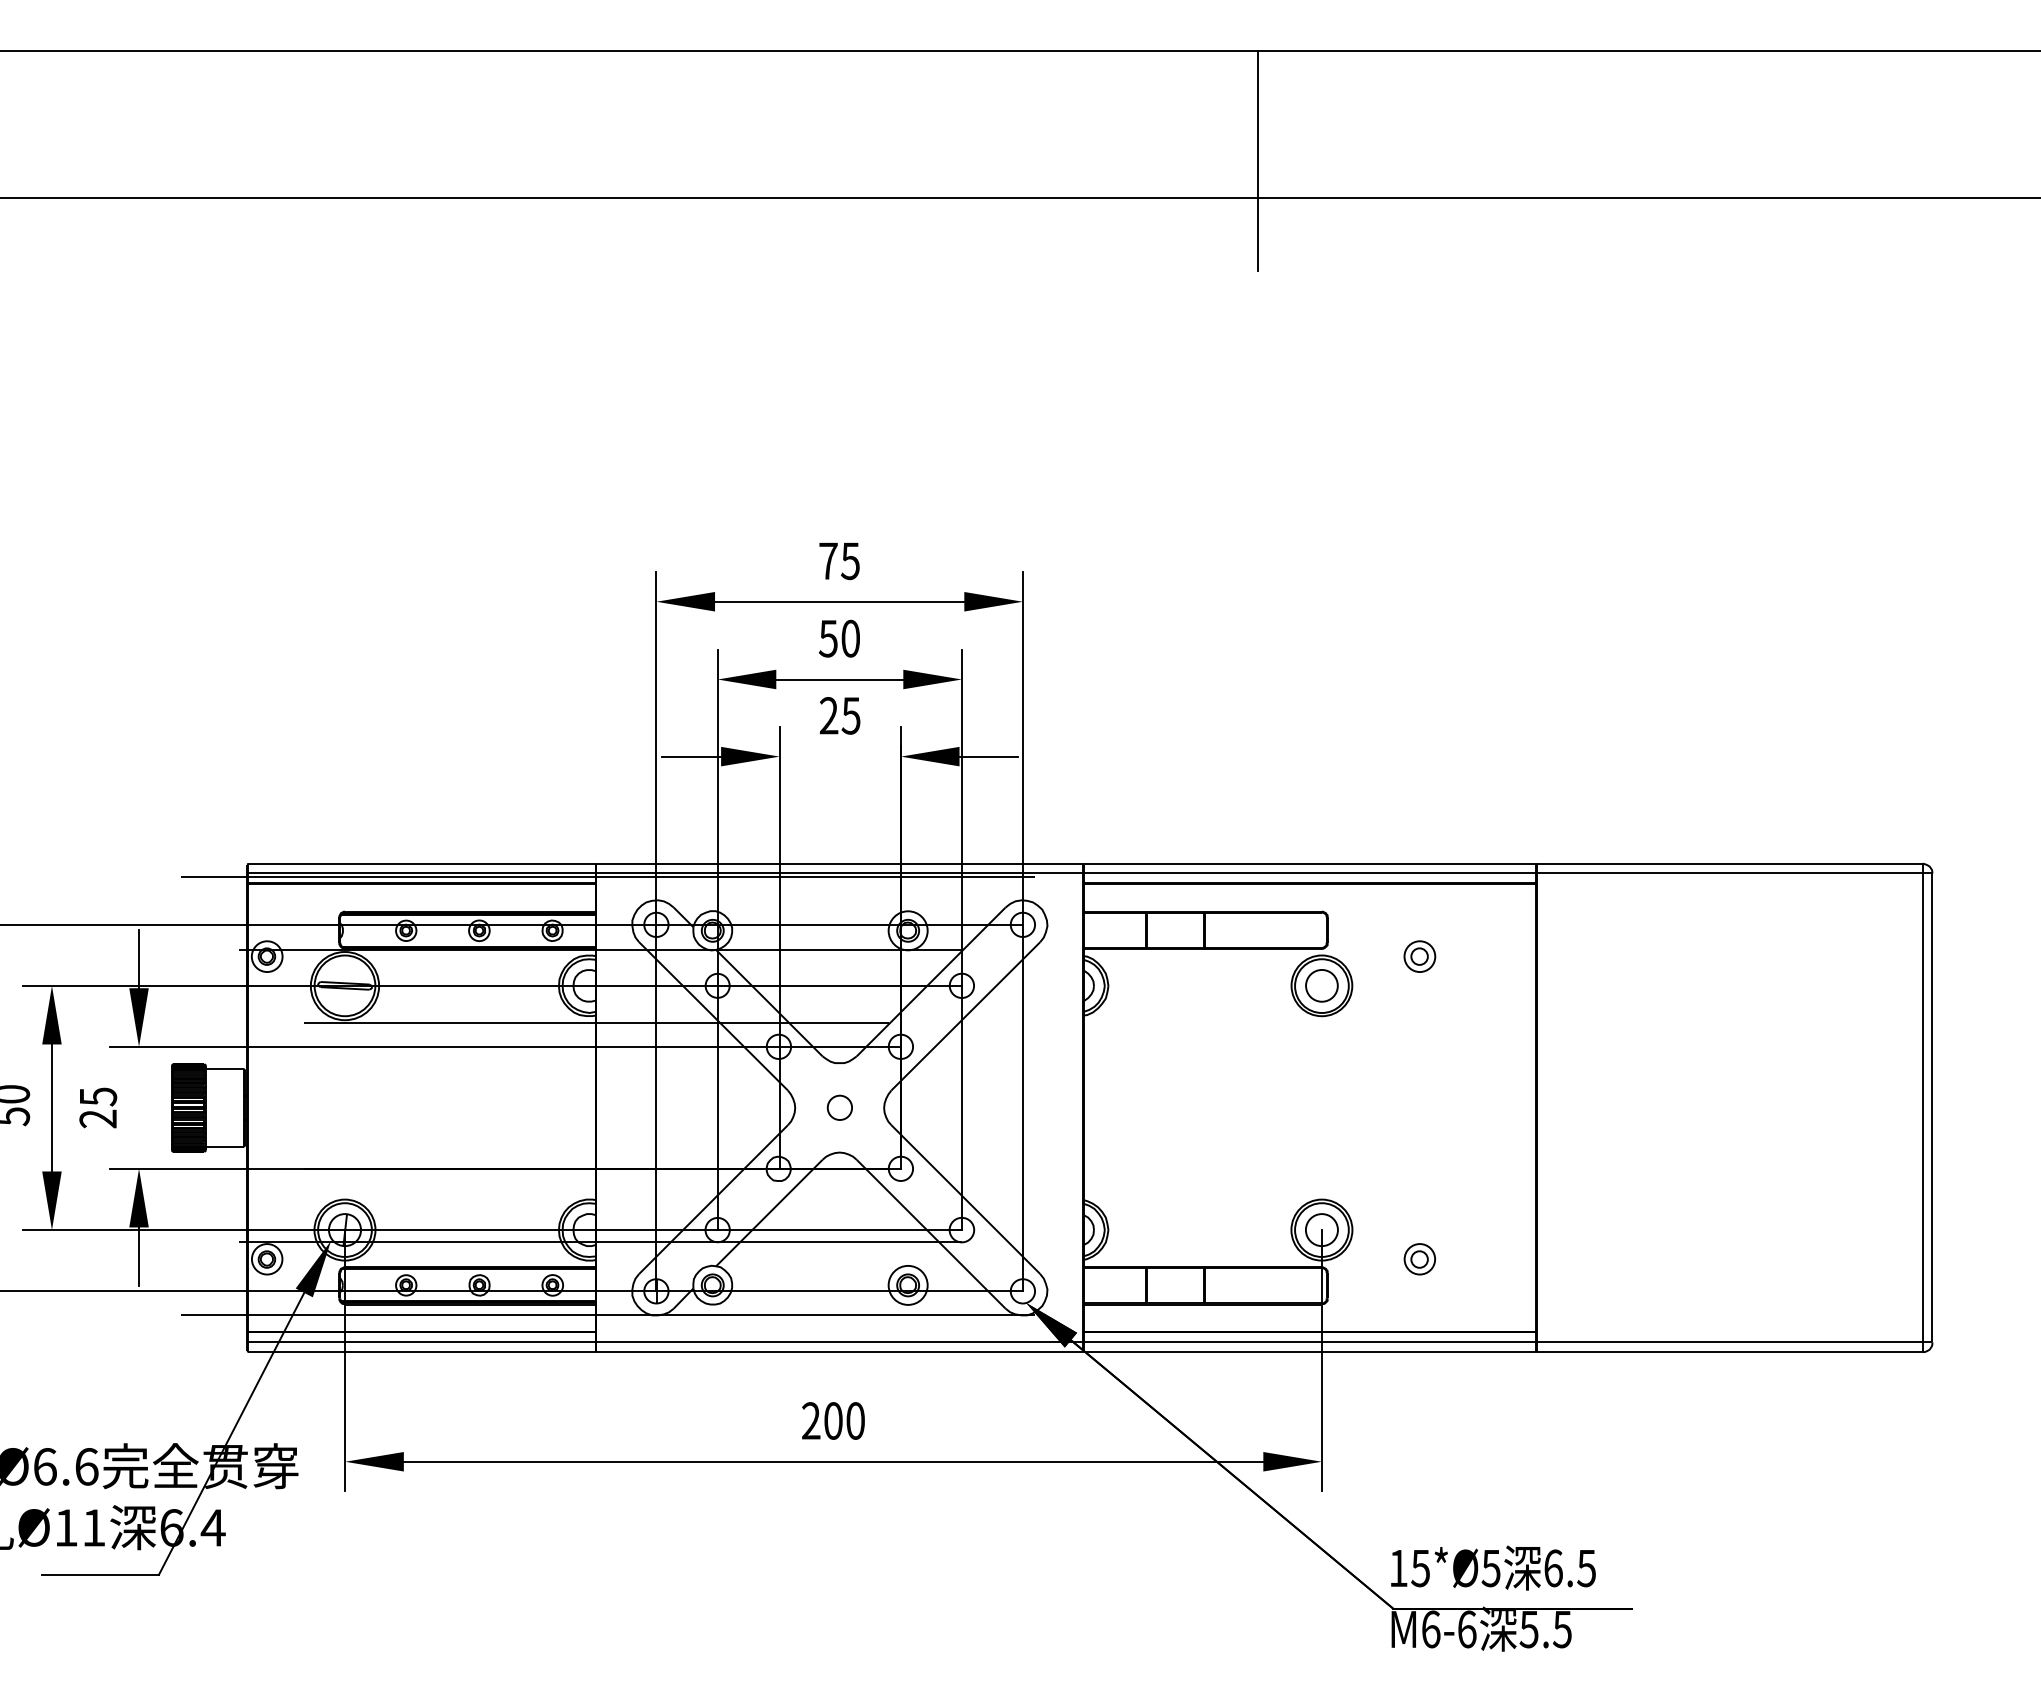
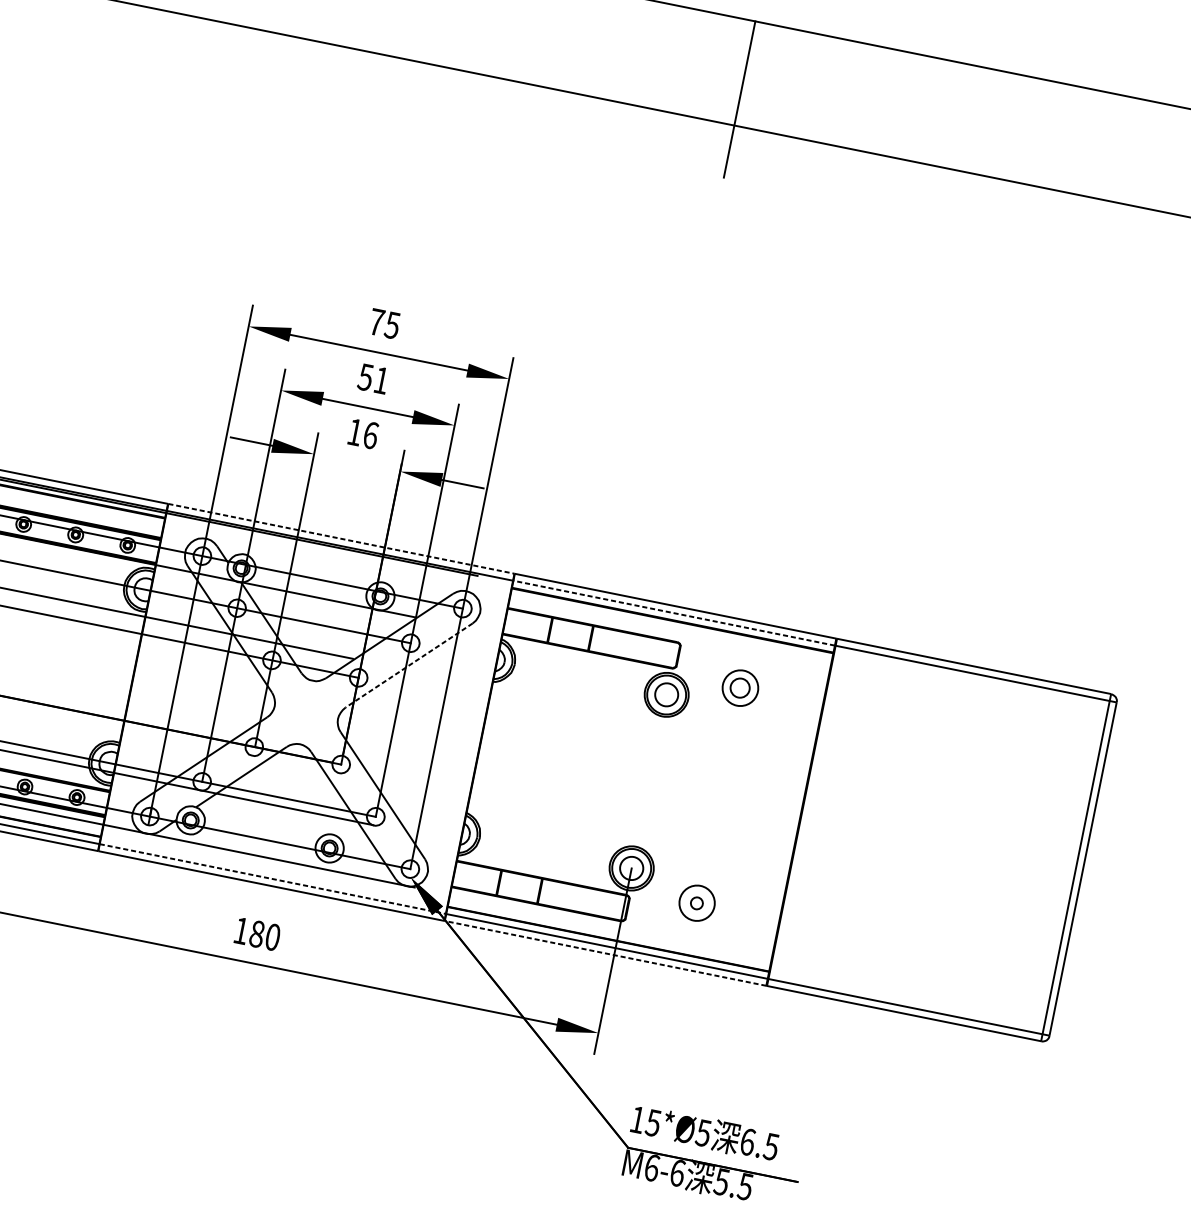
text: (850, 638) -> (381, 380), 50 -> 51
text: (839, 715) -> (362, 433), 25 -> 16
line: (840, 863) -> (342, 538), solid -> dashed
line: (1309, 873) -> (673, 613), solid -> dashed
part: (1419, 956) -> (740, 687), size x1.6
line: (965, 1016) -> (408, 665), solid -> dashed
circle: (839, 1107) -> (306, 712), removed
circle: (1419, 1259) -> (696, 903), size x1.6
line: (840, 1342) -> (273, 879), solid -> dashed
line: (1309, 1352) -> (605, 953), solid -> dashed
text: (822, 1420) -> (249, 932), 200 -> 180

